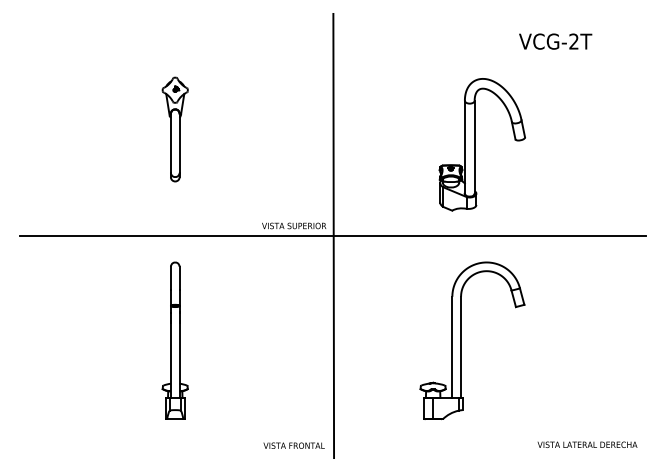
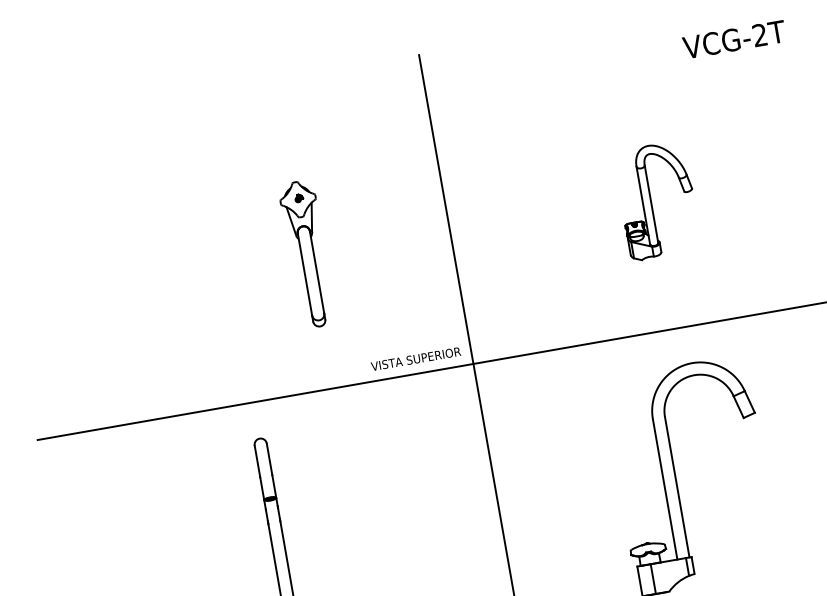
part: (174, 129) -> (306, 254), moved
part: (481, 144) -> (656, 200), size x0.6

